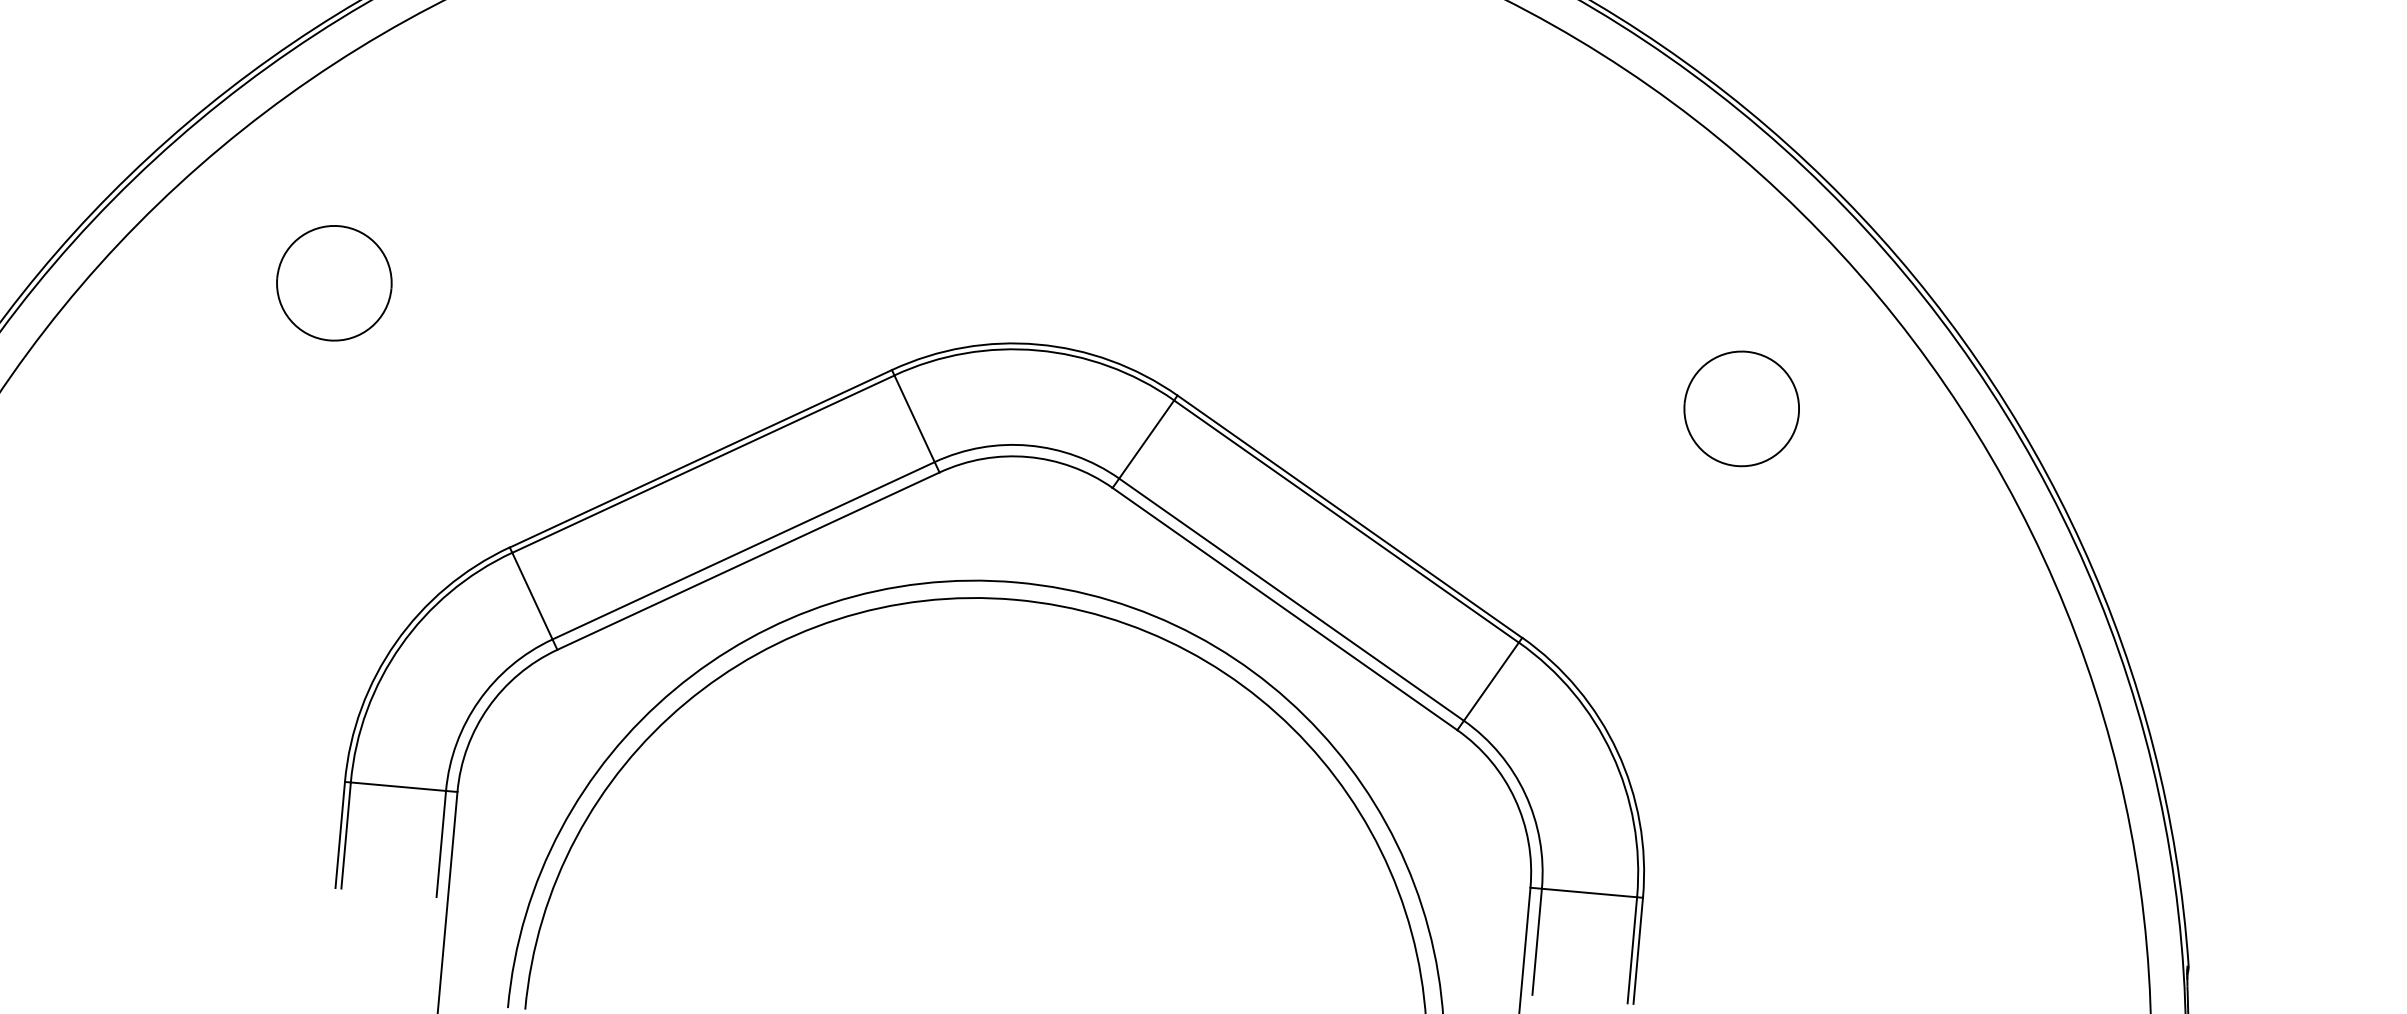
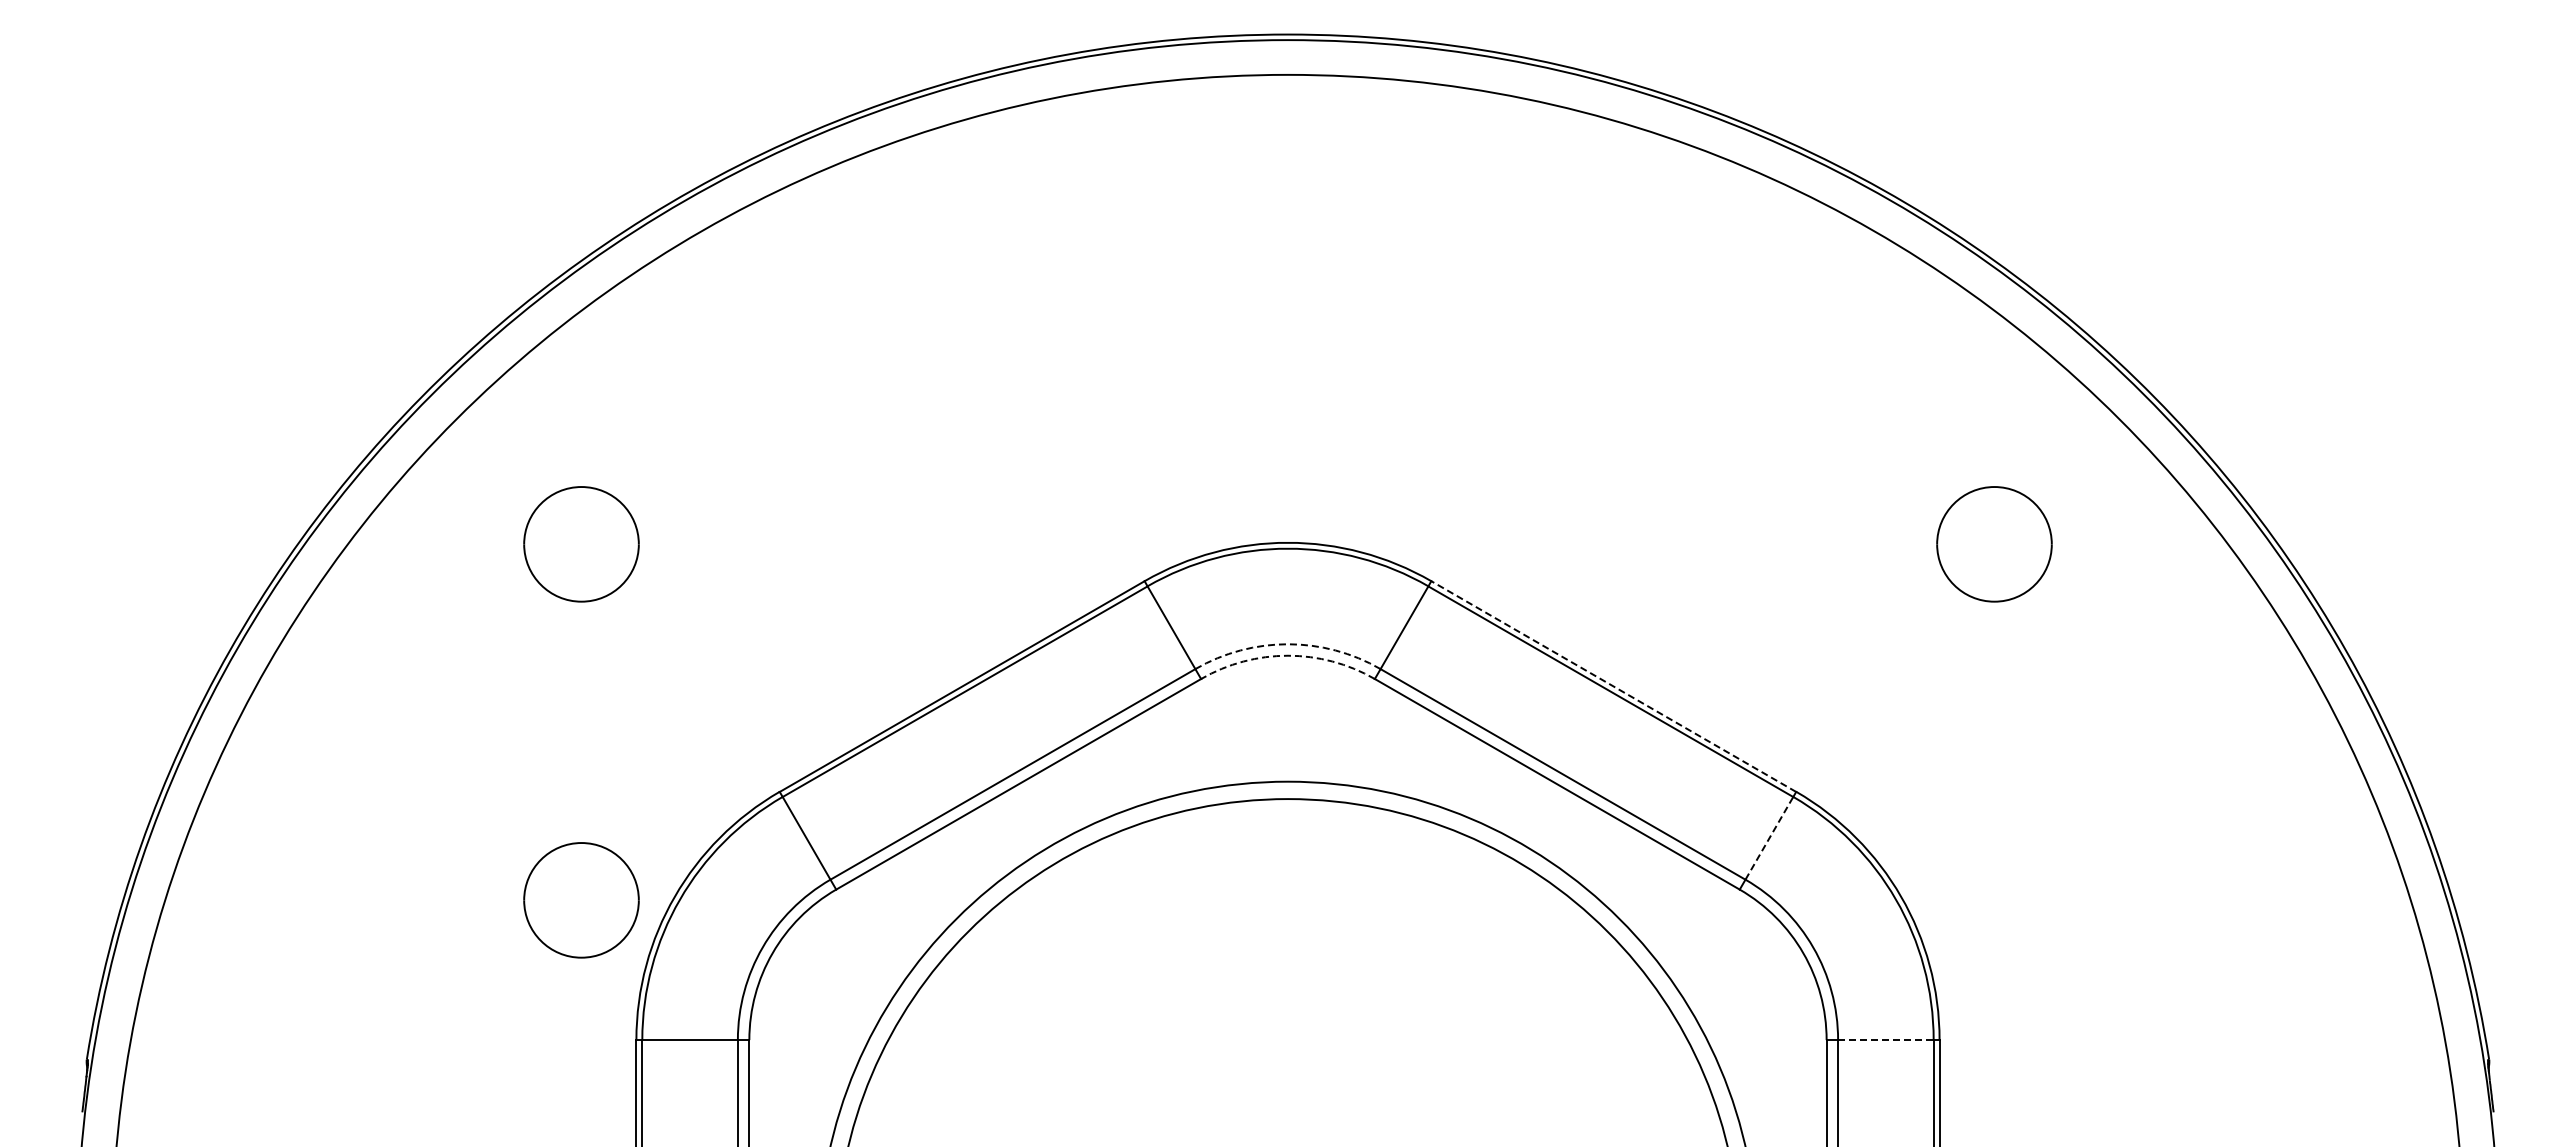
arc: (1029, 445) -> (1288, 644), solid -> dashed
arc: (1028, 456) -> (1288, 655), solid -> dashed
line: (1349, 516) -> (1613, 686), solid -> dashed
part: (302, 638) -> (581, 900), added
line: (1491, 681) -> (1769, 838), solid -> dashed
line: (1589, 893) -> (1885, 1040), solid -> dashed

